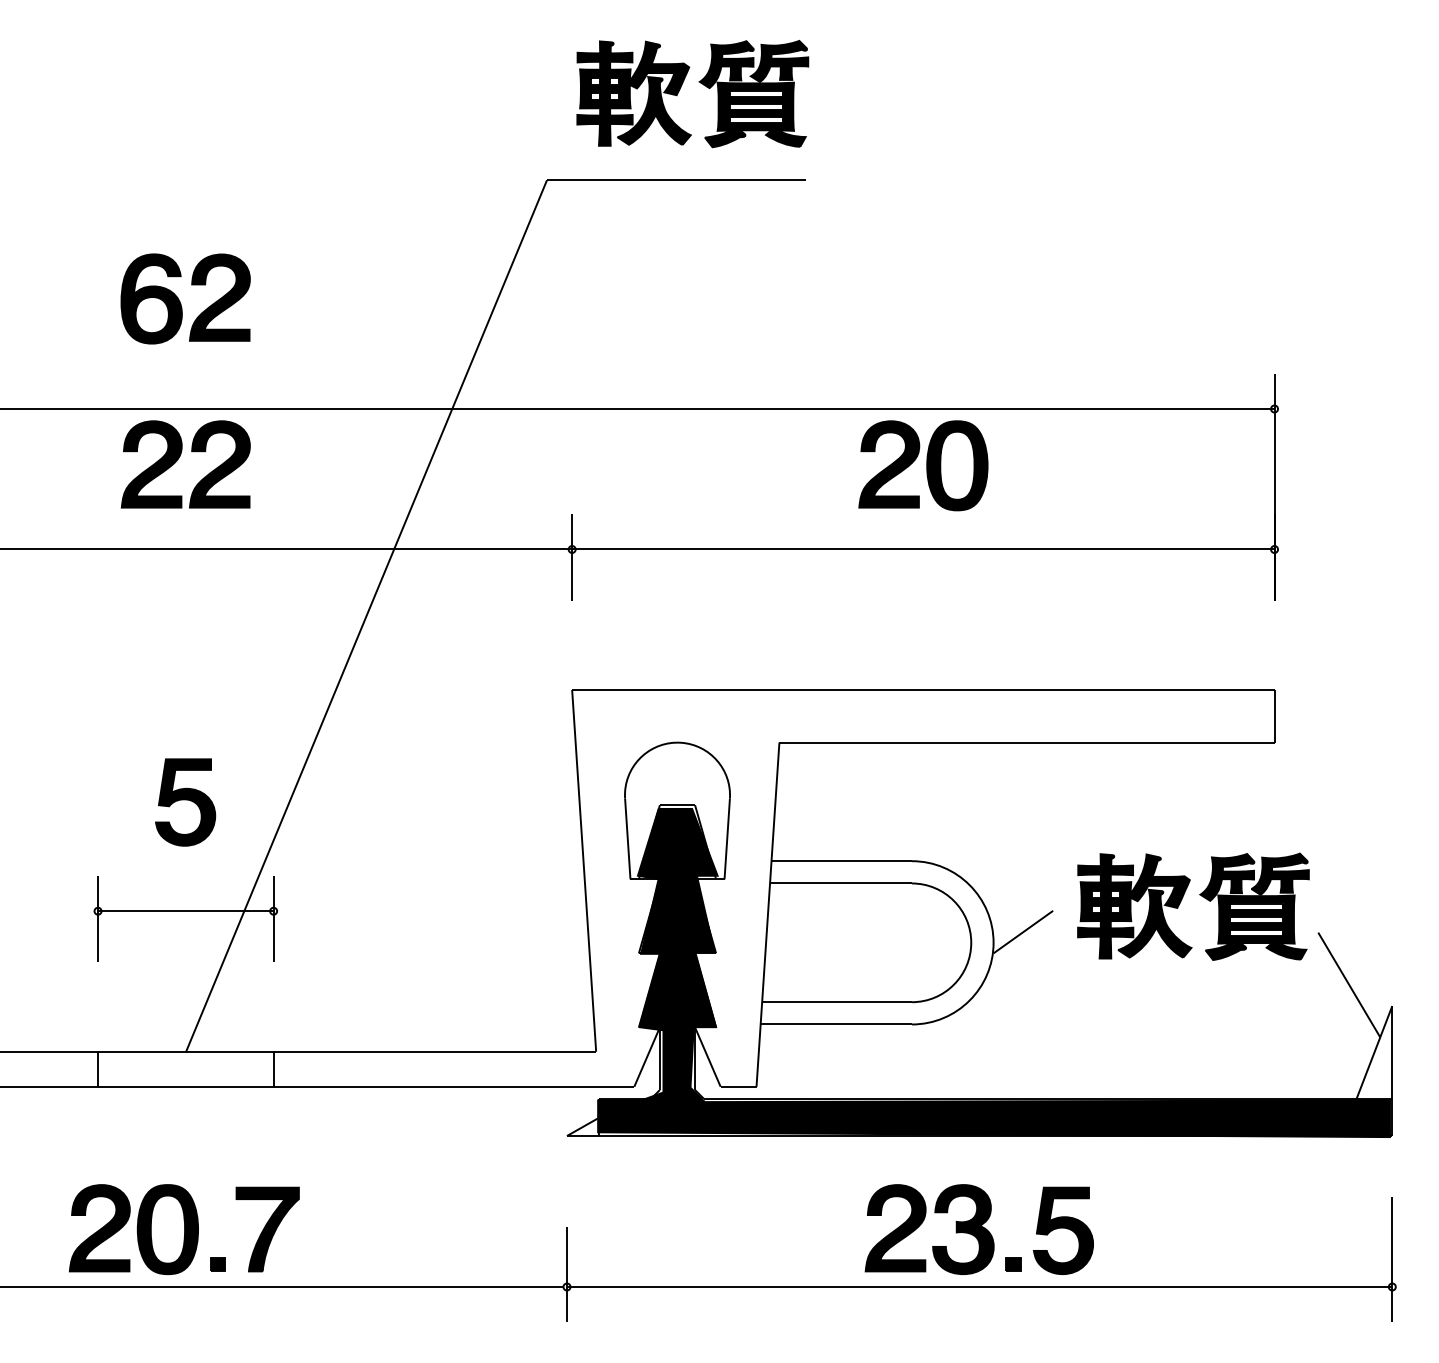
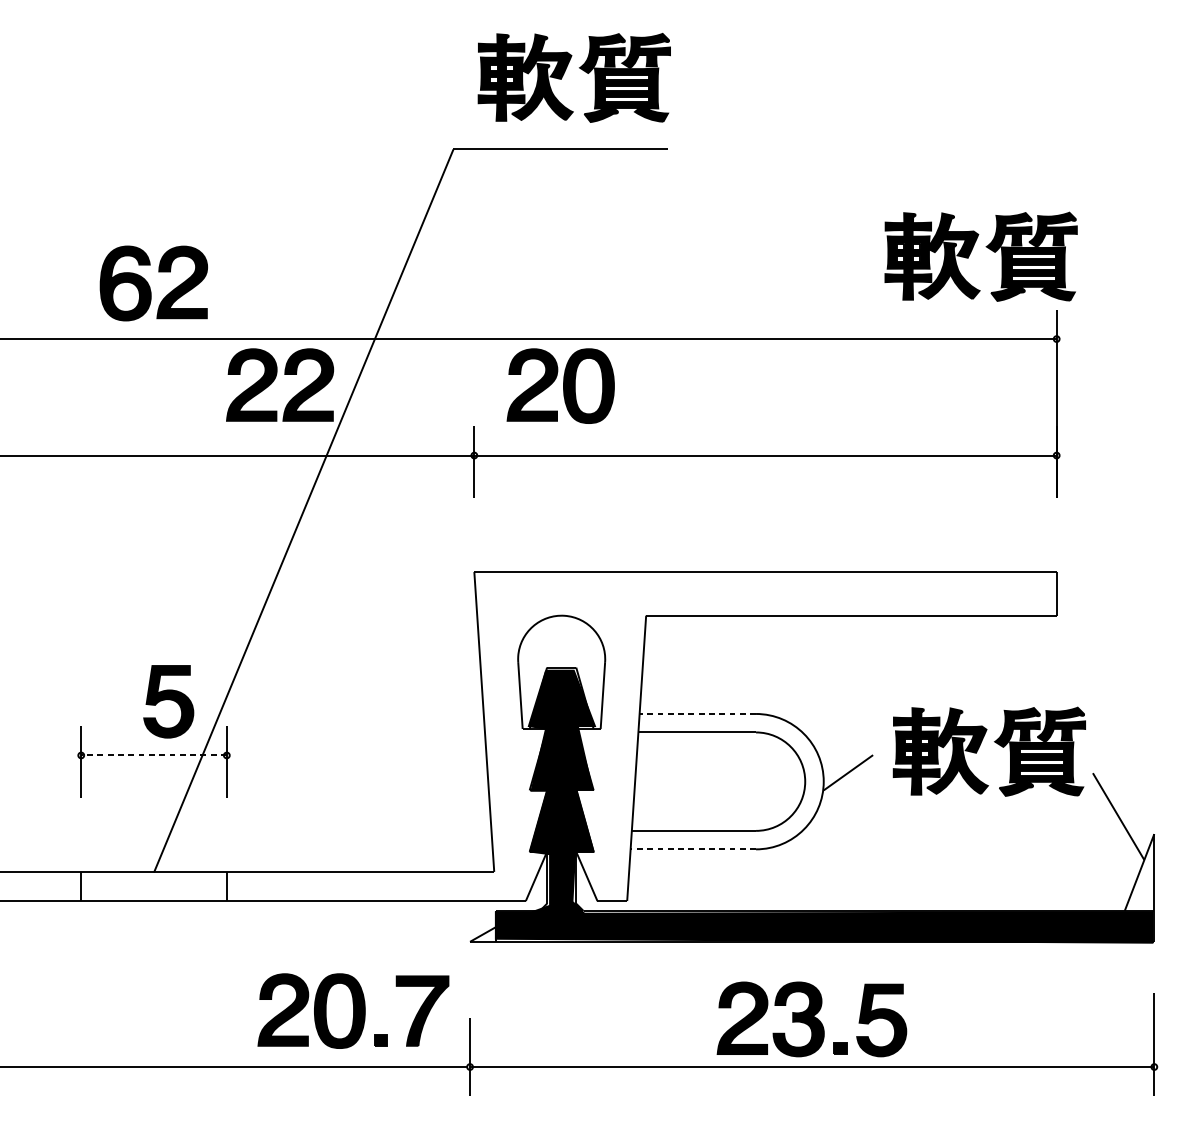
part: (185, 298) -> (153, 283), moved
part: (1189, 298) -> (986, 247), added
part: (179, 458) -> (274, 380), moved
part: (923, 465) -> (560, 385), moved
part: (185, 802) -> (168, 701), moved
line: (841, 861) -> (697, 714), solid -> dashed
line: (185, 911) -> (153, 755), solid -> dashed
line: (836, 1024) -> (693, 849), solid -> dashed
part: (184, 1229) -> (353, 1011), moved

